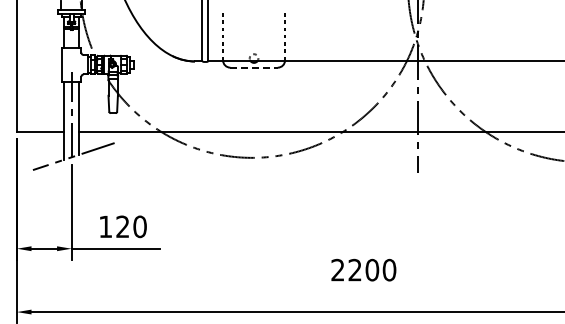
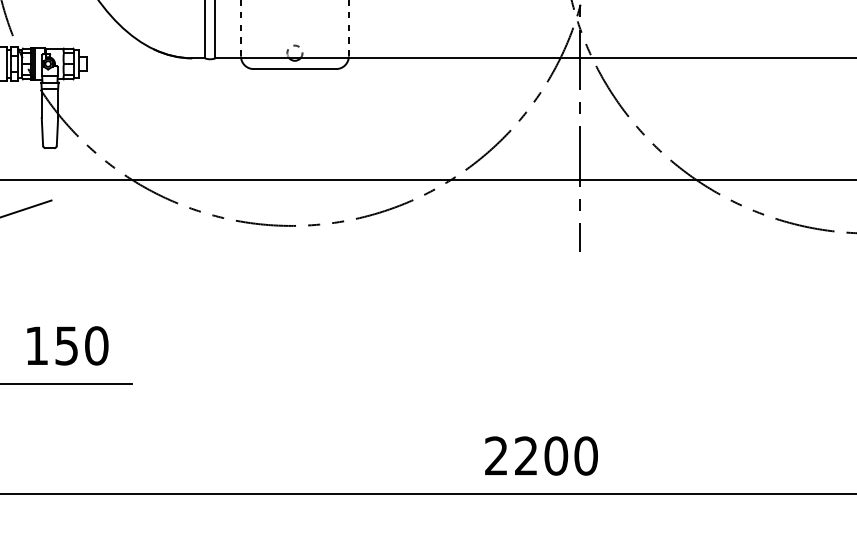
line: (254, 67) -> (295, 68), dashed -> solid
text: (122, 226) -> (66, 345), 120 -> 150
text: (363, 269) -> (540, 454), moved

